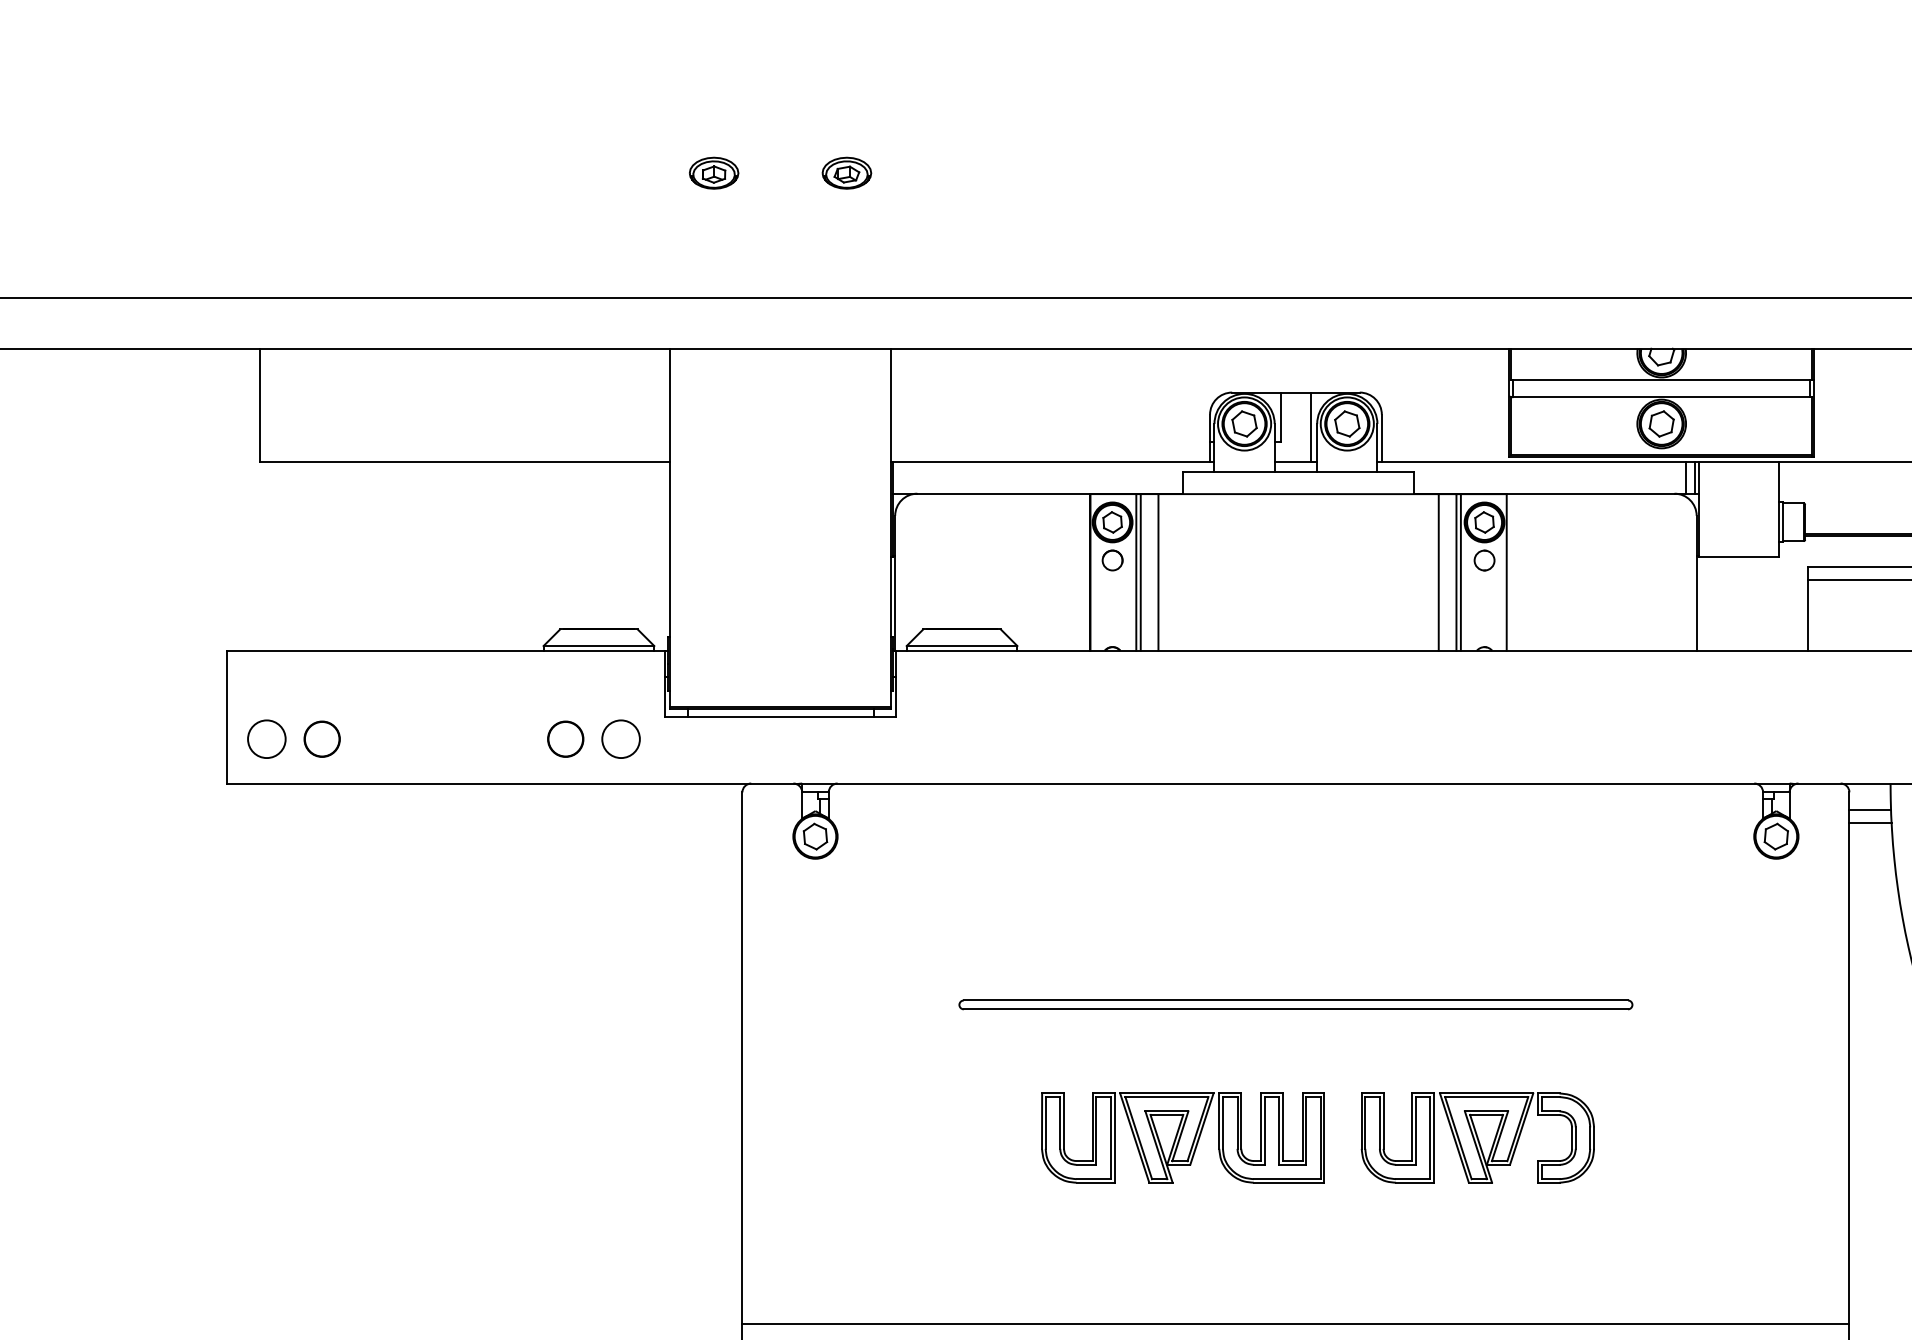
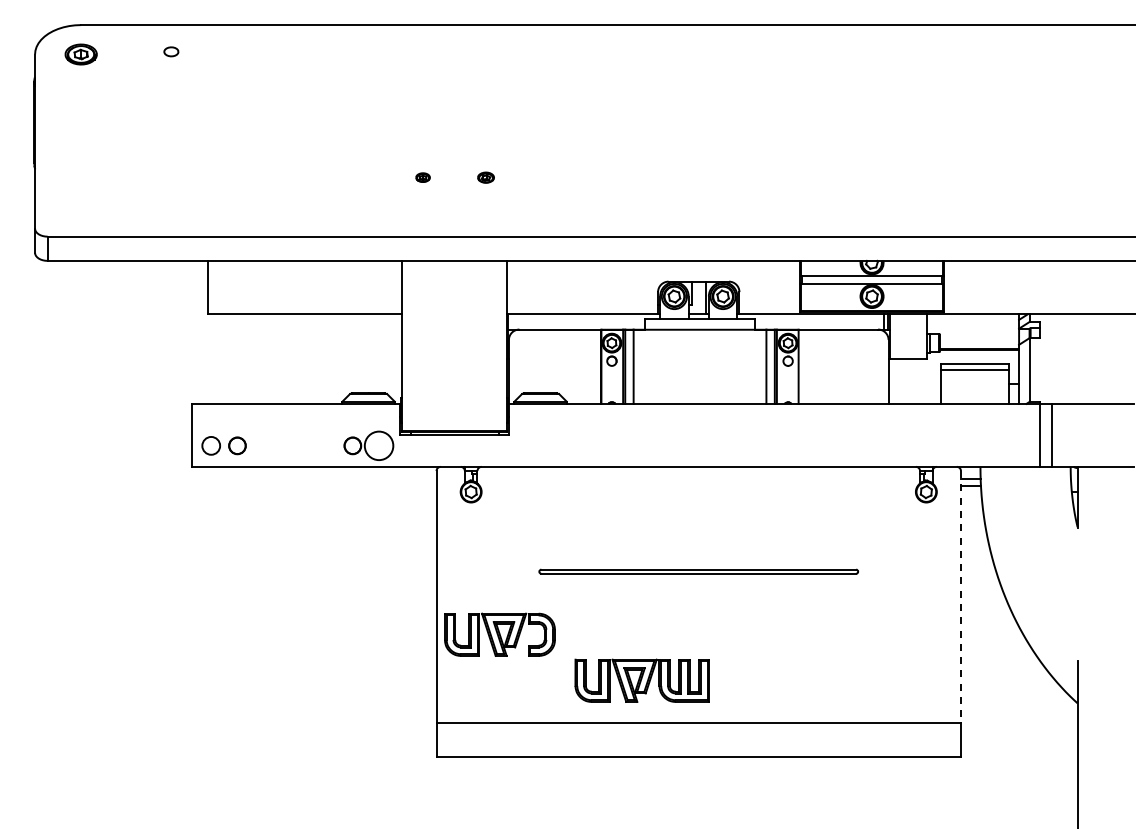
part: (712, 172) -> (422, 177), size x0.6
part: (845, 172) -> (485, 177), size x0.7
circle: (619, 738) -> (378, 445), size x1.6
line: (1848, 1057) -> (960, 596), solid -> dashed
part: (1181, 1137) -> (641, 680), moved
part: (1476, 1137) -> (499, 634), moved

